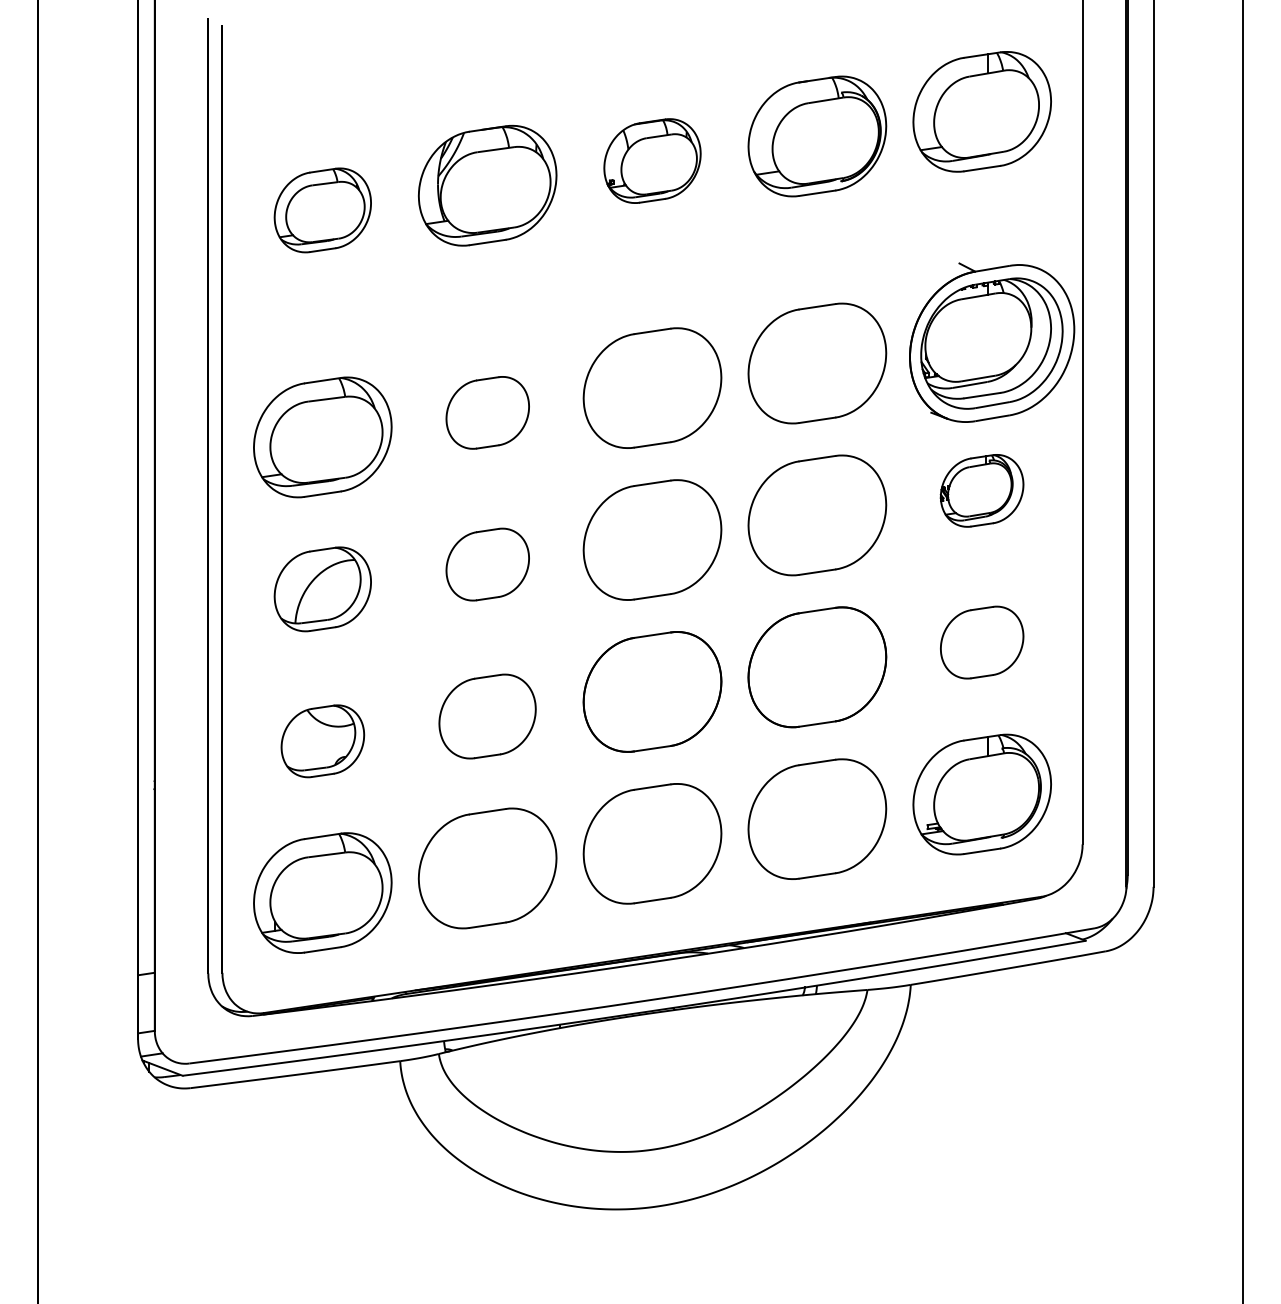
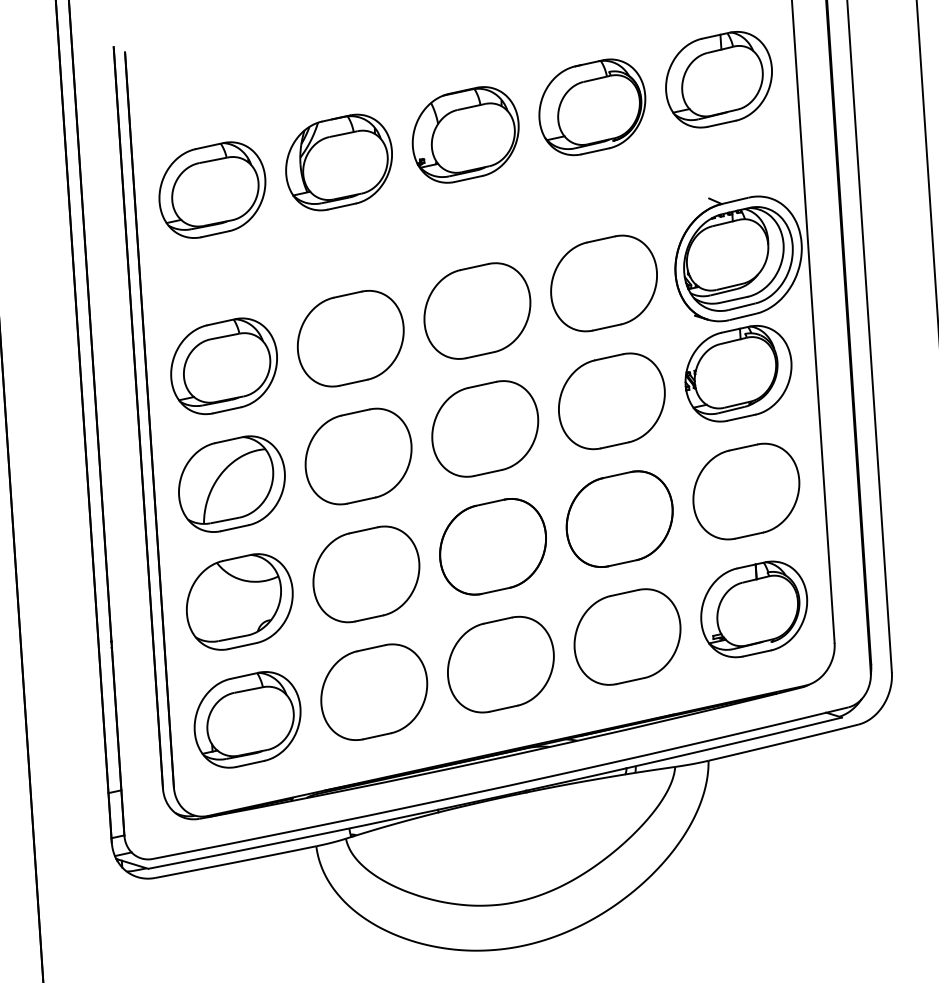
part: (652, 160) -> (465, 134), size x1.43
part: (322, 210) -> (212, 190), size x1.43
part: (487, 412) -> (350, 338), size x1.67
part: (981, 490) -> (737, 373), size x1.67
part: (487, 564) -> (358, 456), size x1.67
part: (322, 589) -> (231, 484), size x1.43
part: (981, 642) -> (745, 491), size x1.67
part: (487, 716) -> (366, 574), size x1.43
part: (322, 741) -> (239, 602), size x1.67

